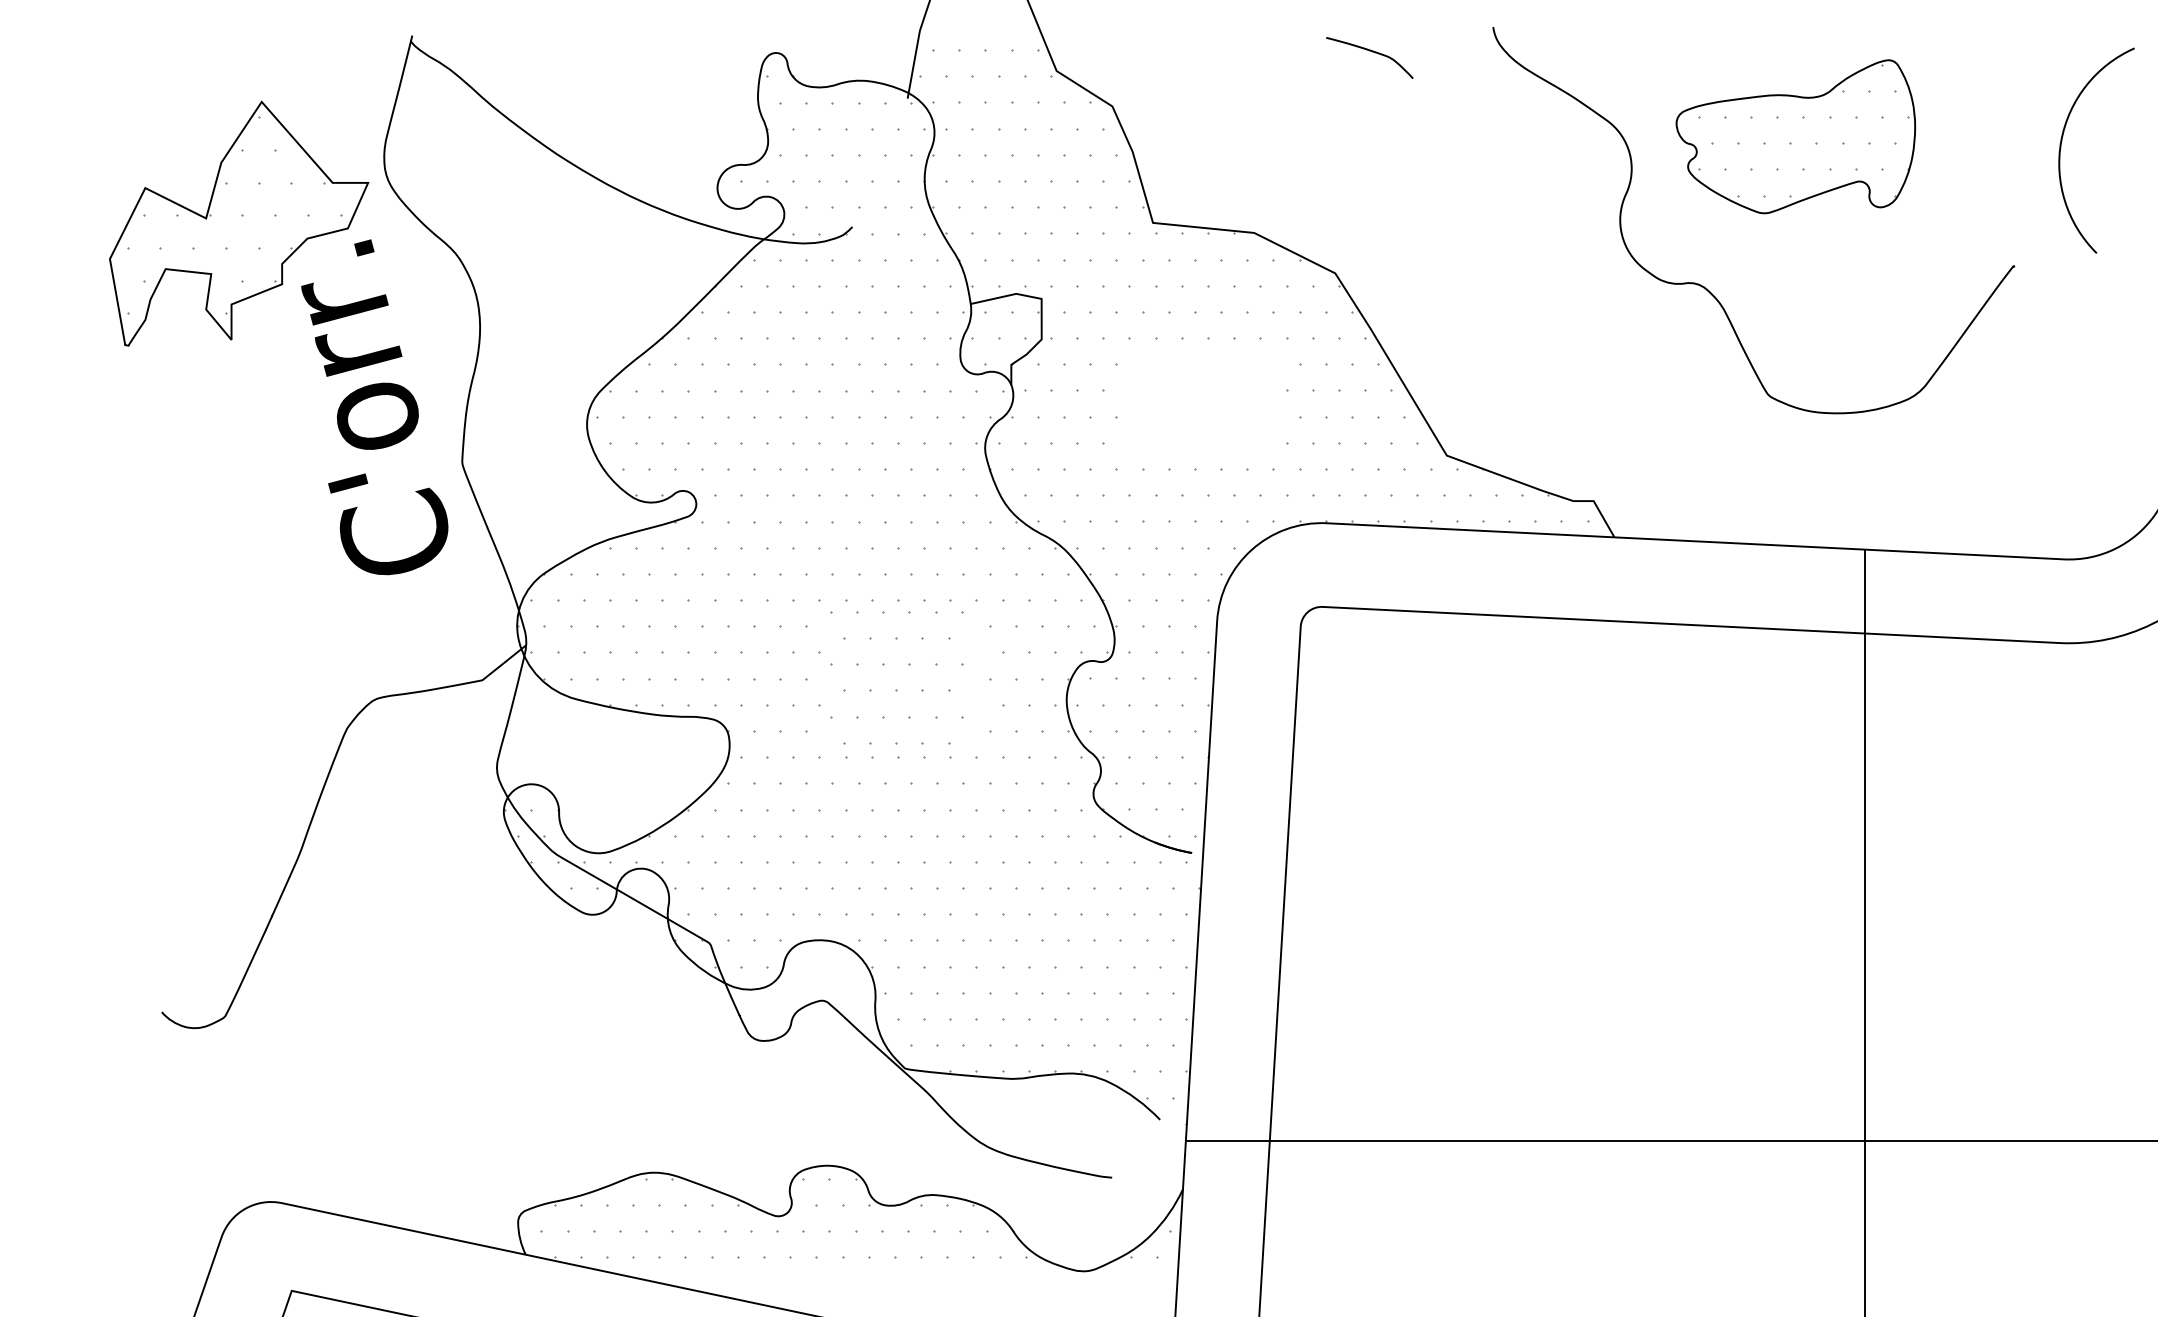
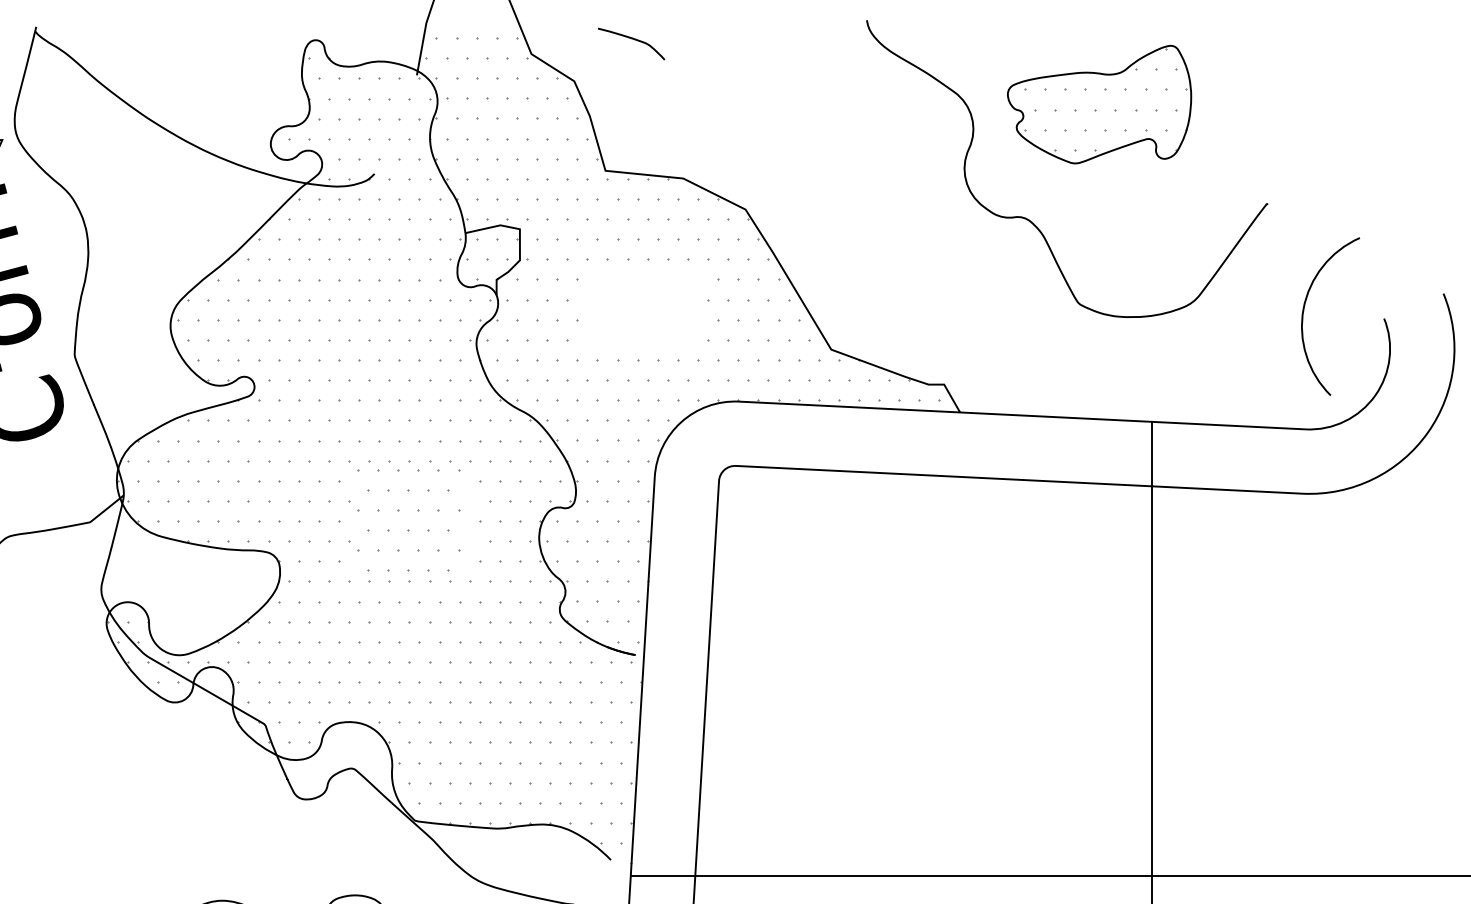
curve: (1372, 52) -> (633, 39), moved
curve: (2061, 148) -> (1303, 314), moved

